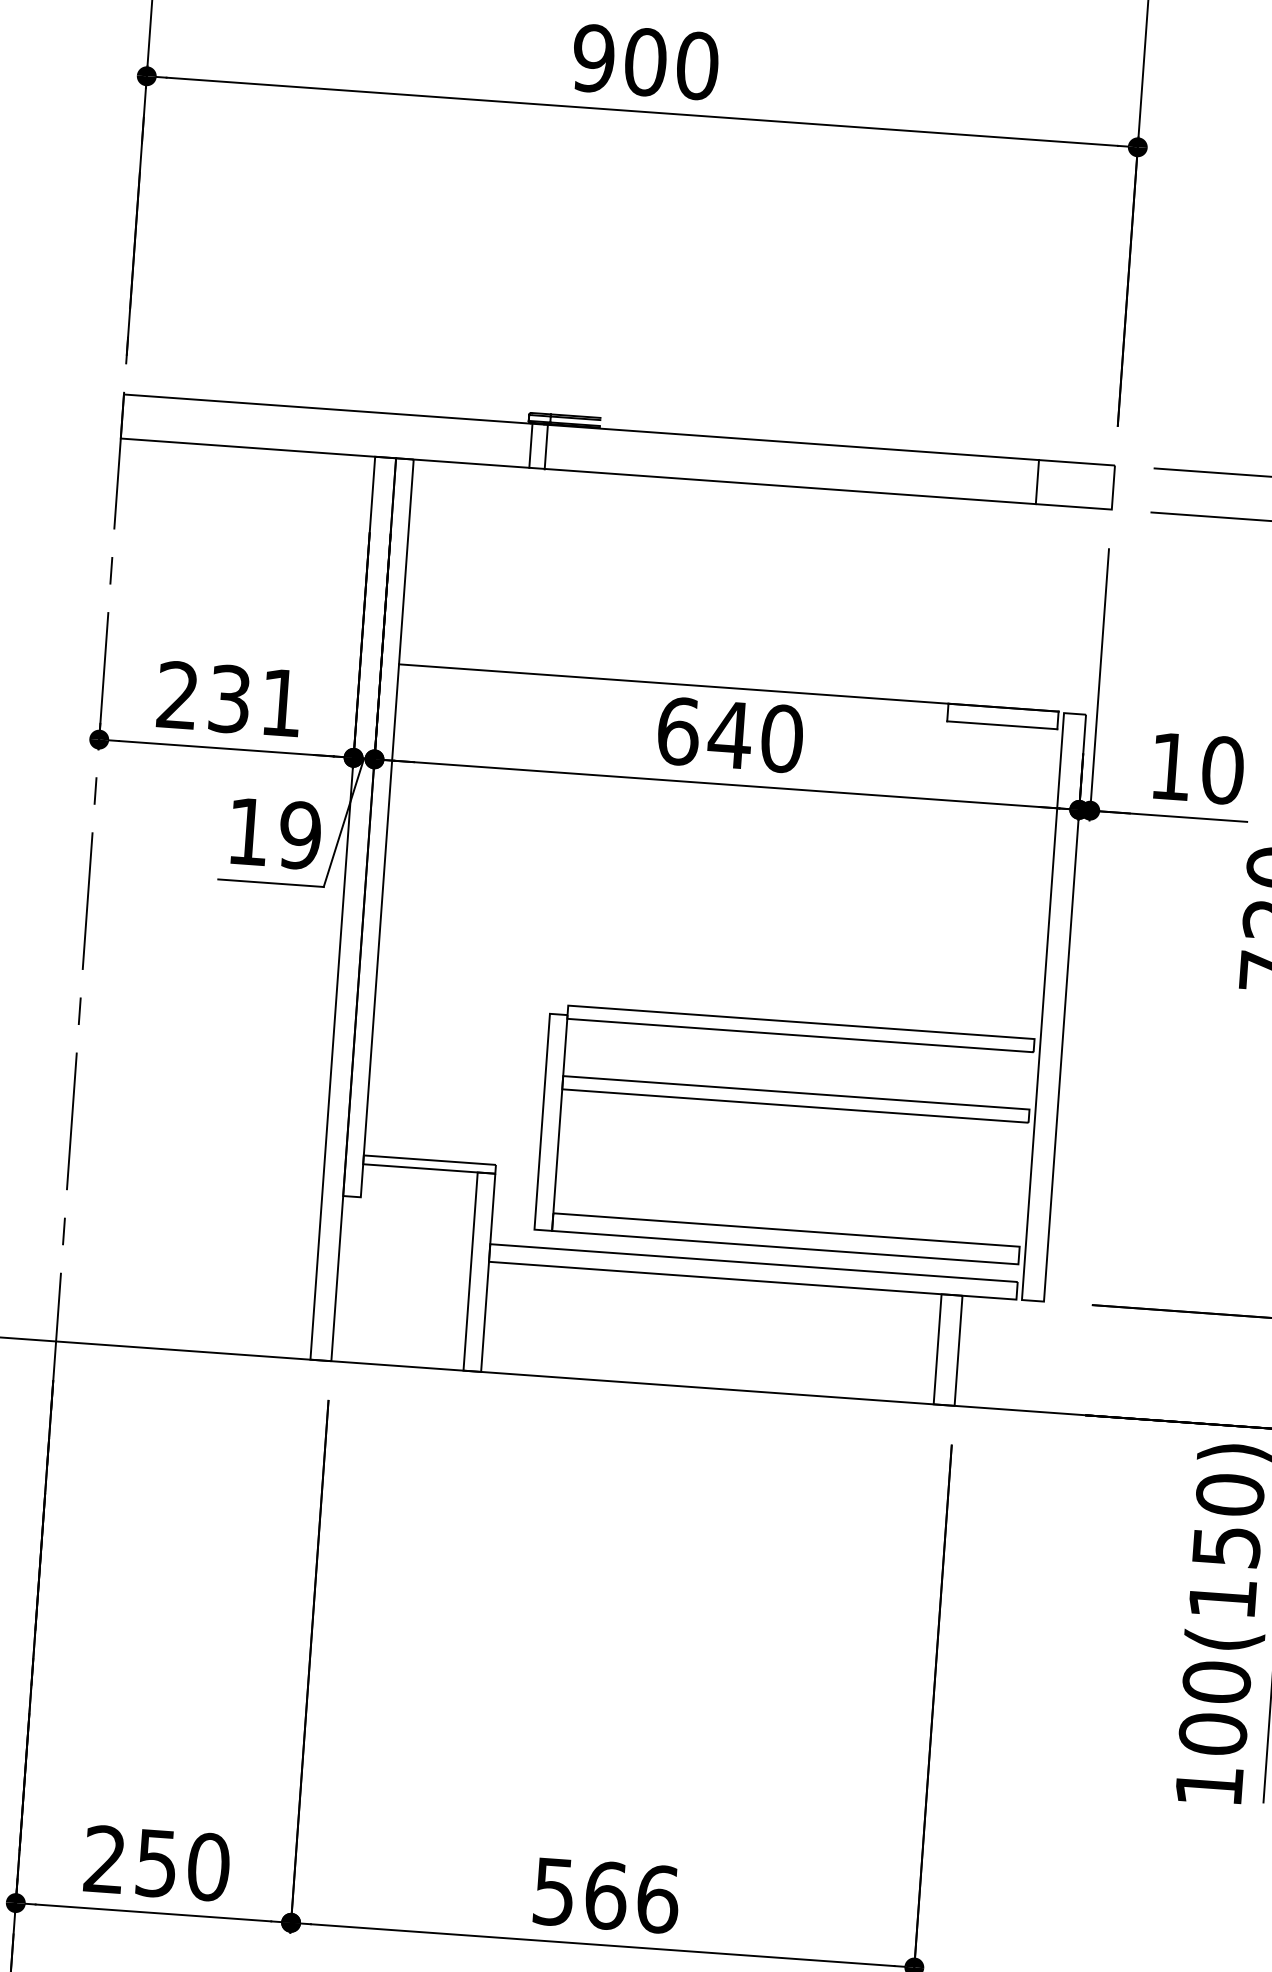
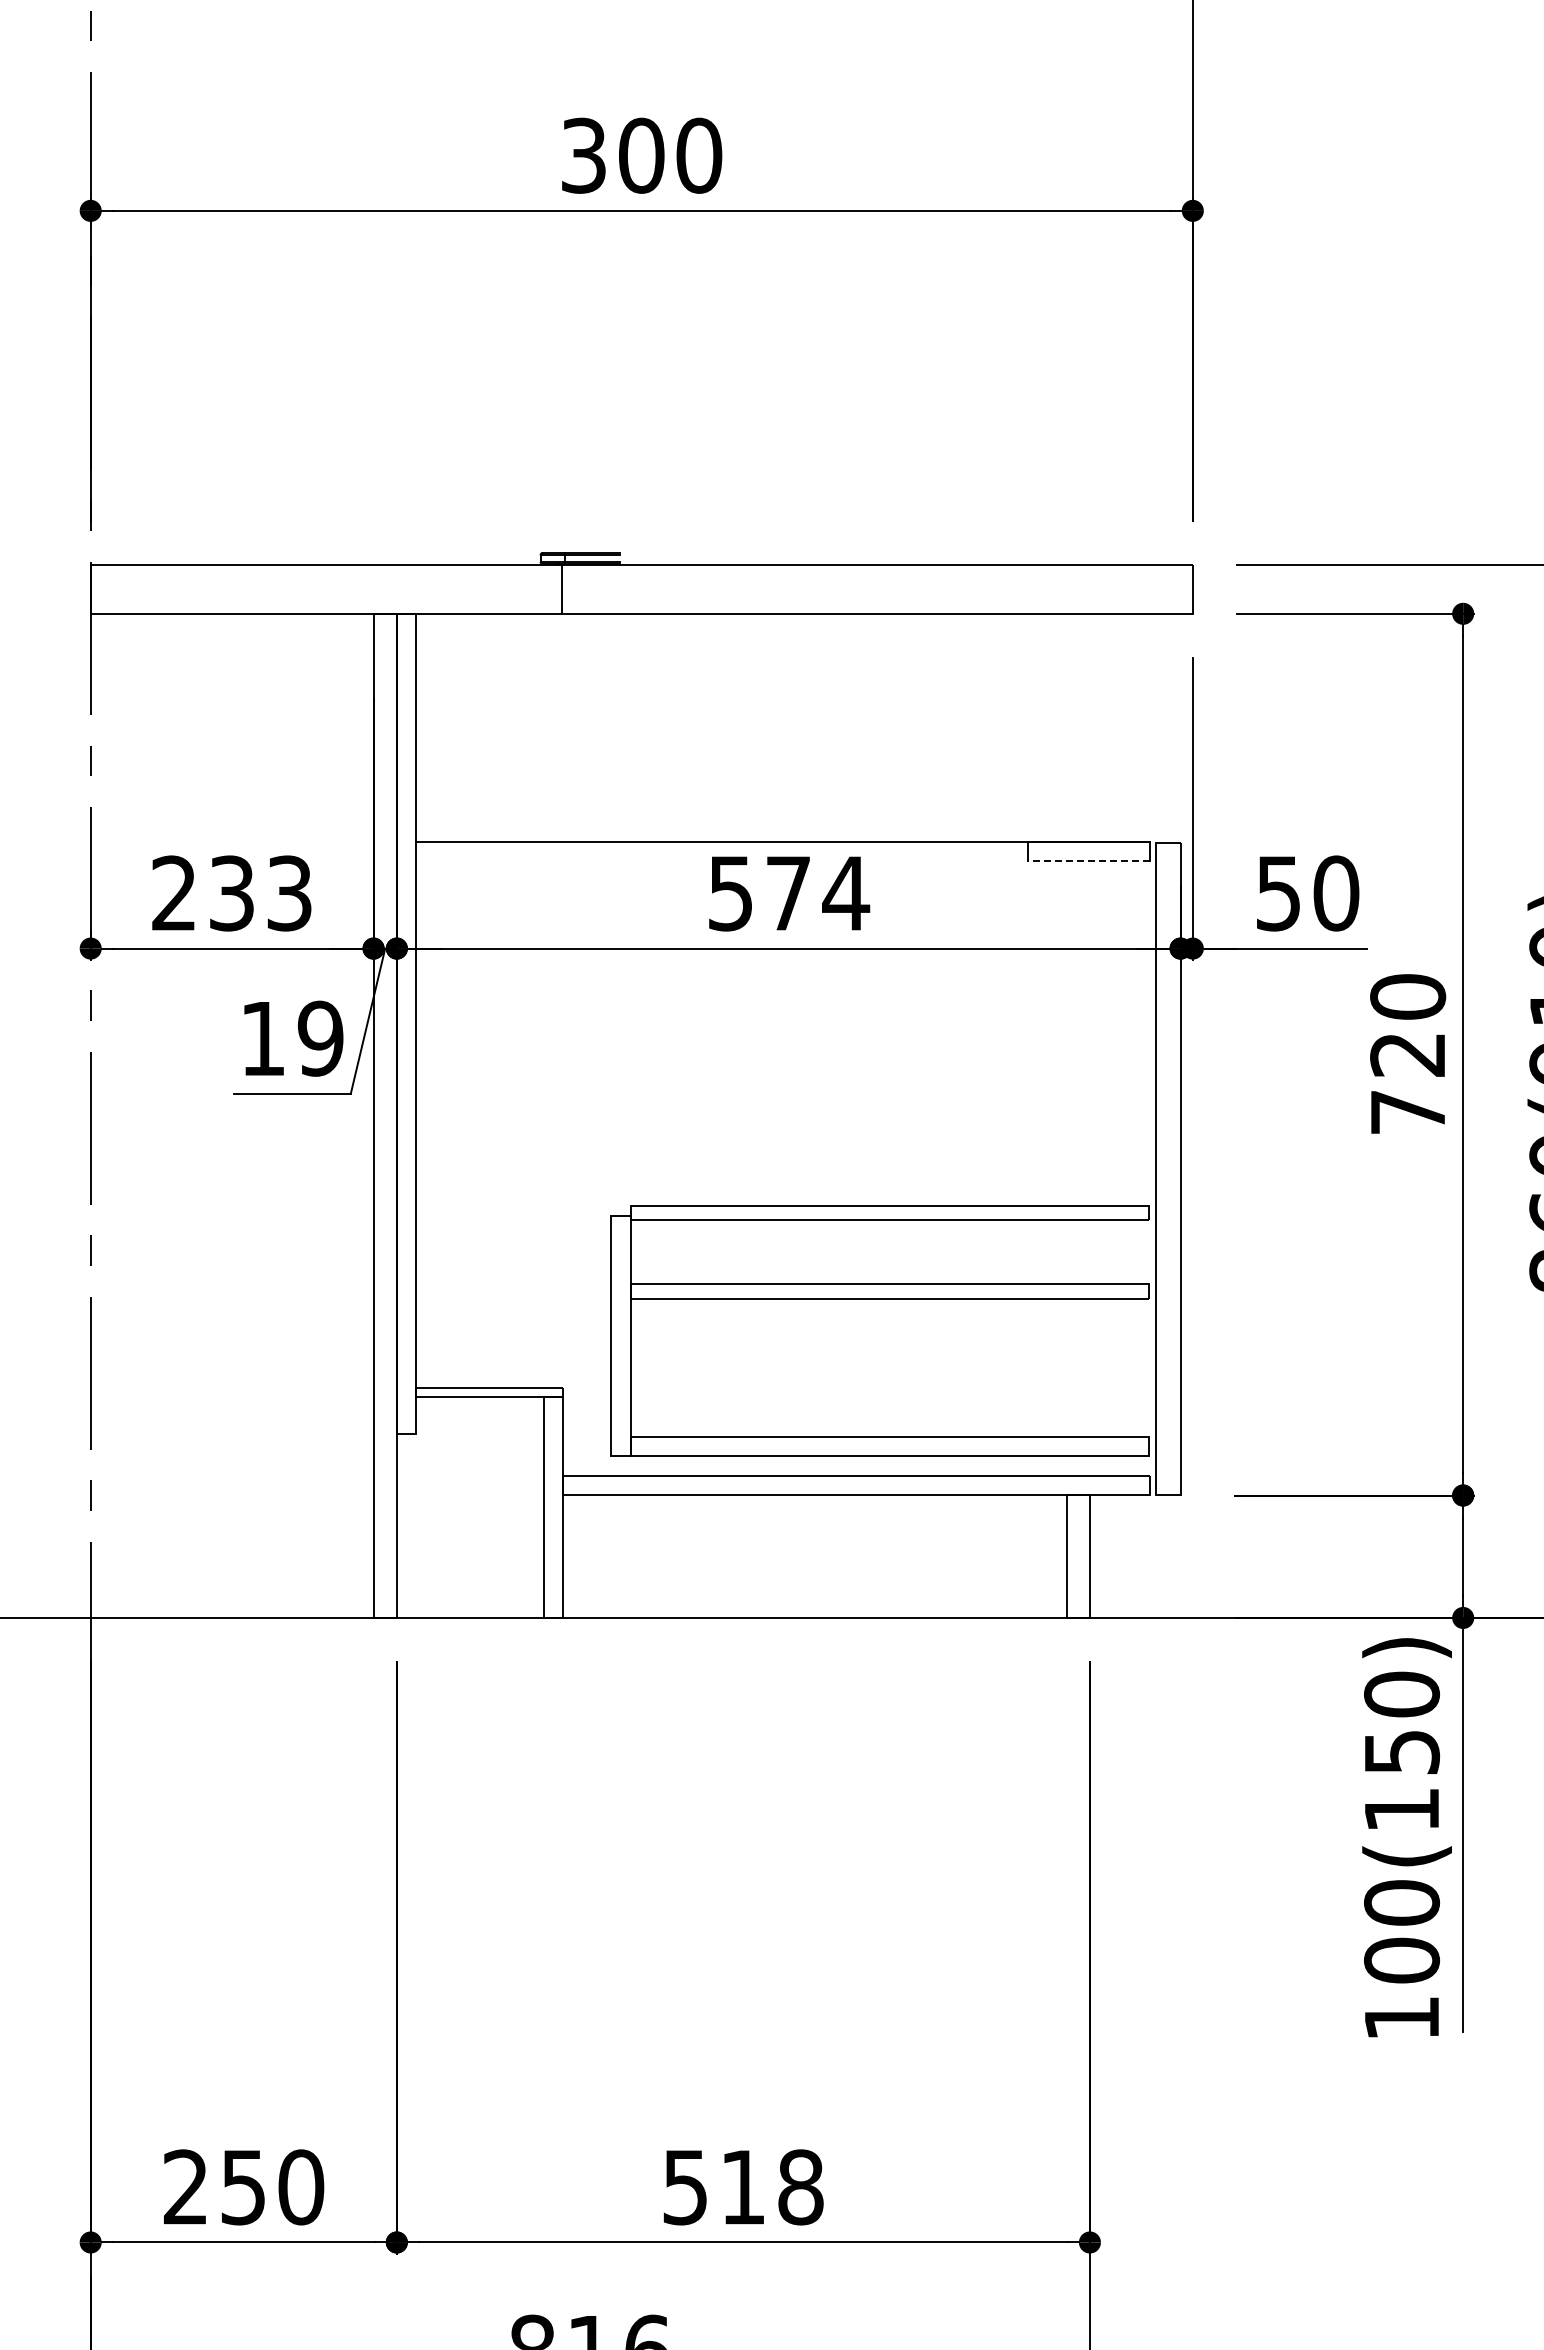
text: (593, 58) -> (583, 155), 900 -> 300
line: (531, 445) -> (545, 588), removed
line: (1037, 481) -> (1108, 588), removed
text: (281, 702) -> (289, 893), 231 -> 233
line: (1002, 725) -> (1088, 861), solid -> dashed
text: (731, 735) -> (789, 893), 640 -> 574
text: (1170, 766) -> (1278, 893), 10 -> 50
text: (632, 1897) -> (772, 2187), 566 -> 518

